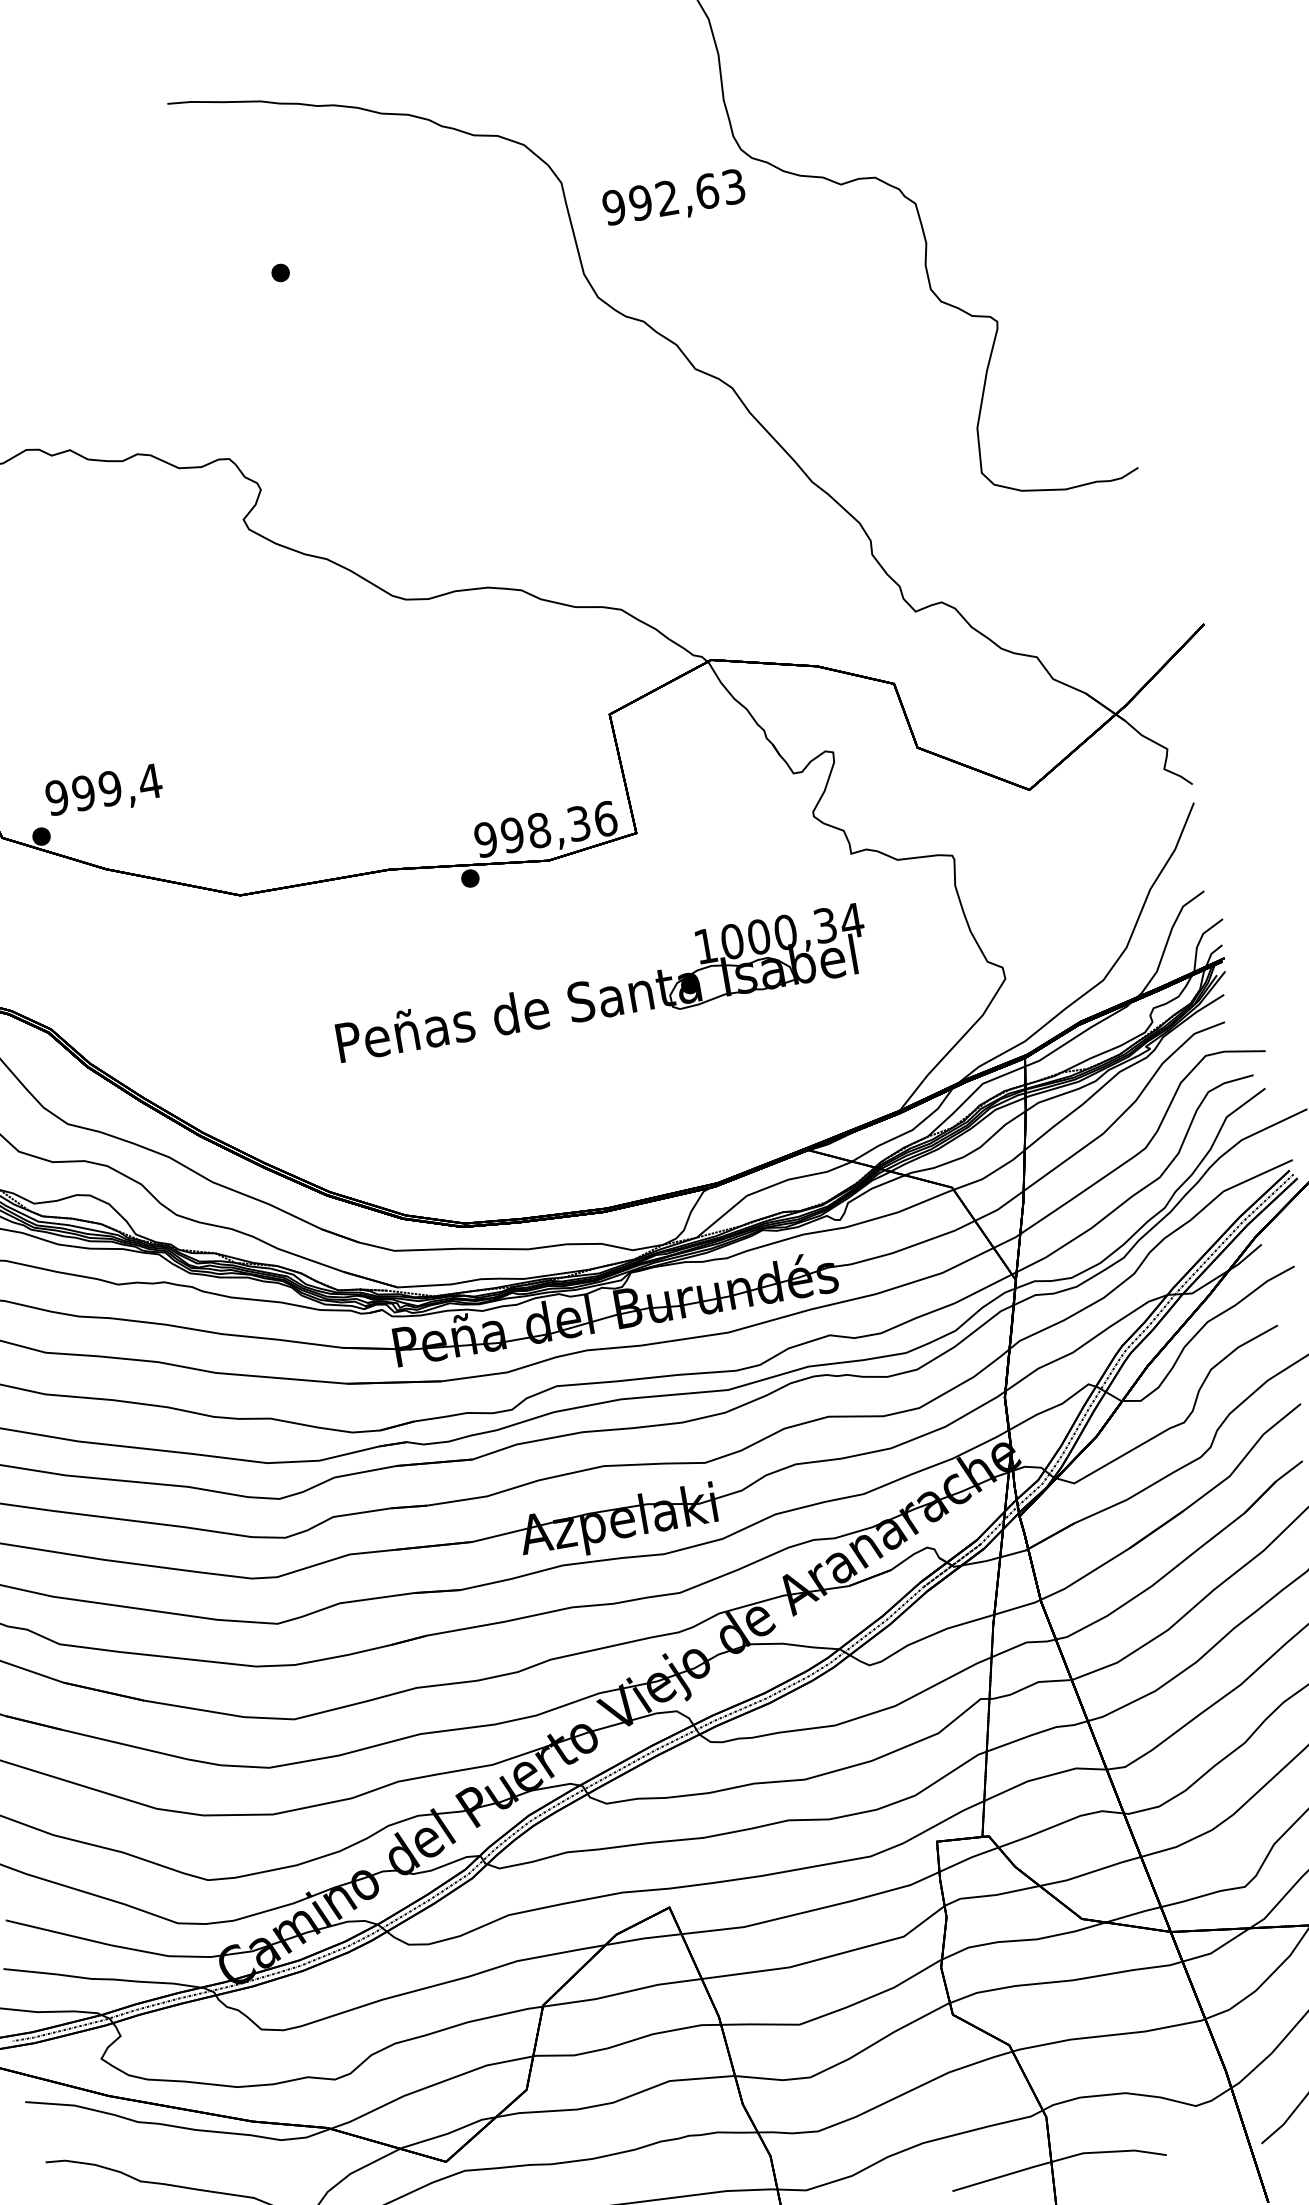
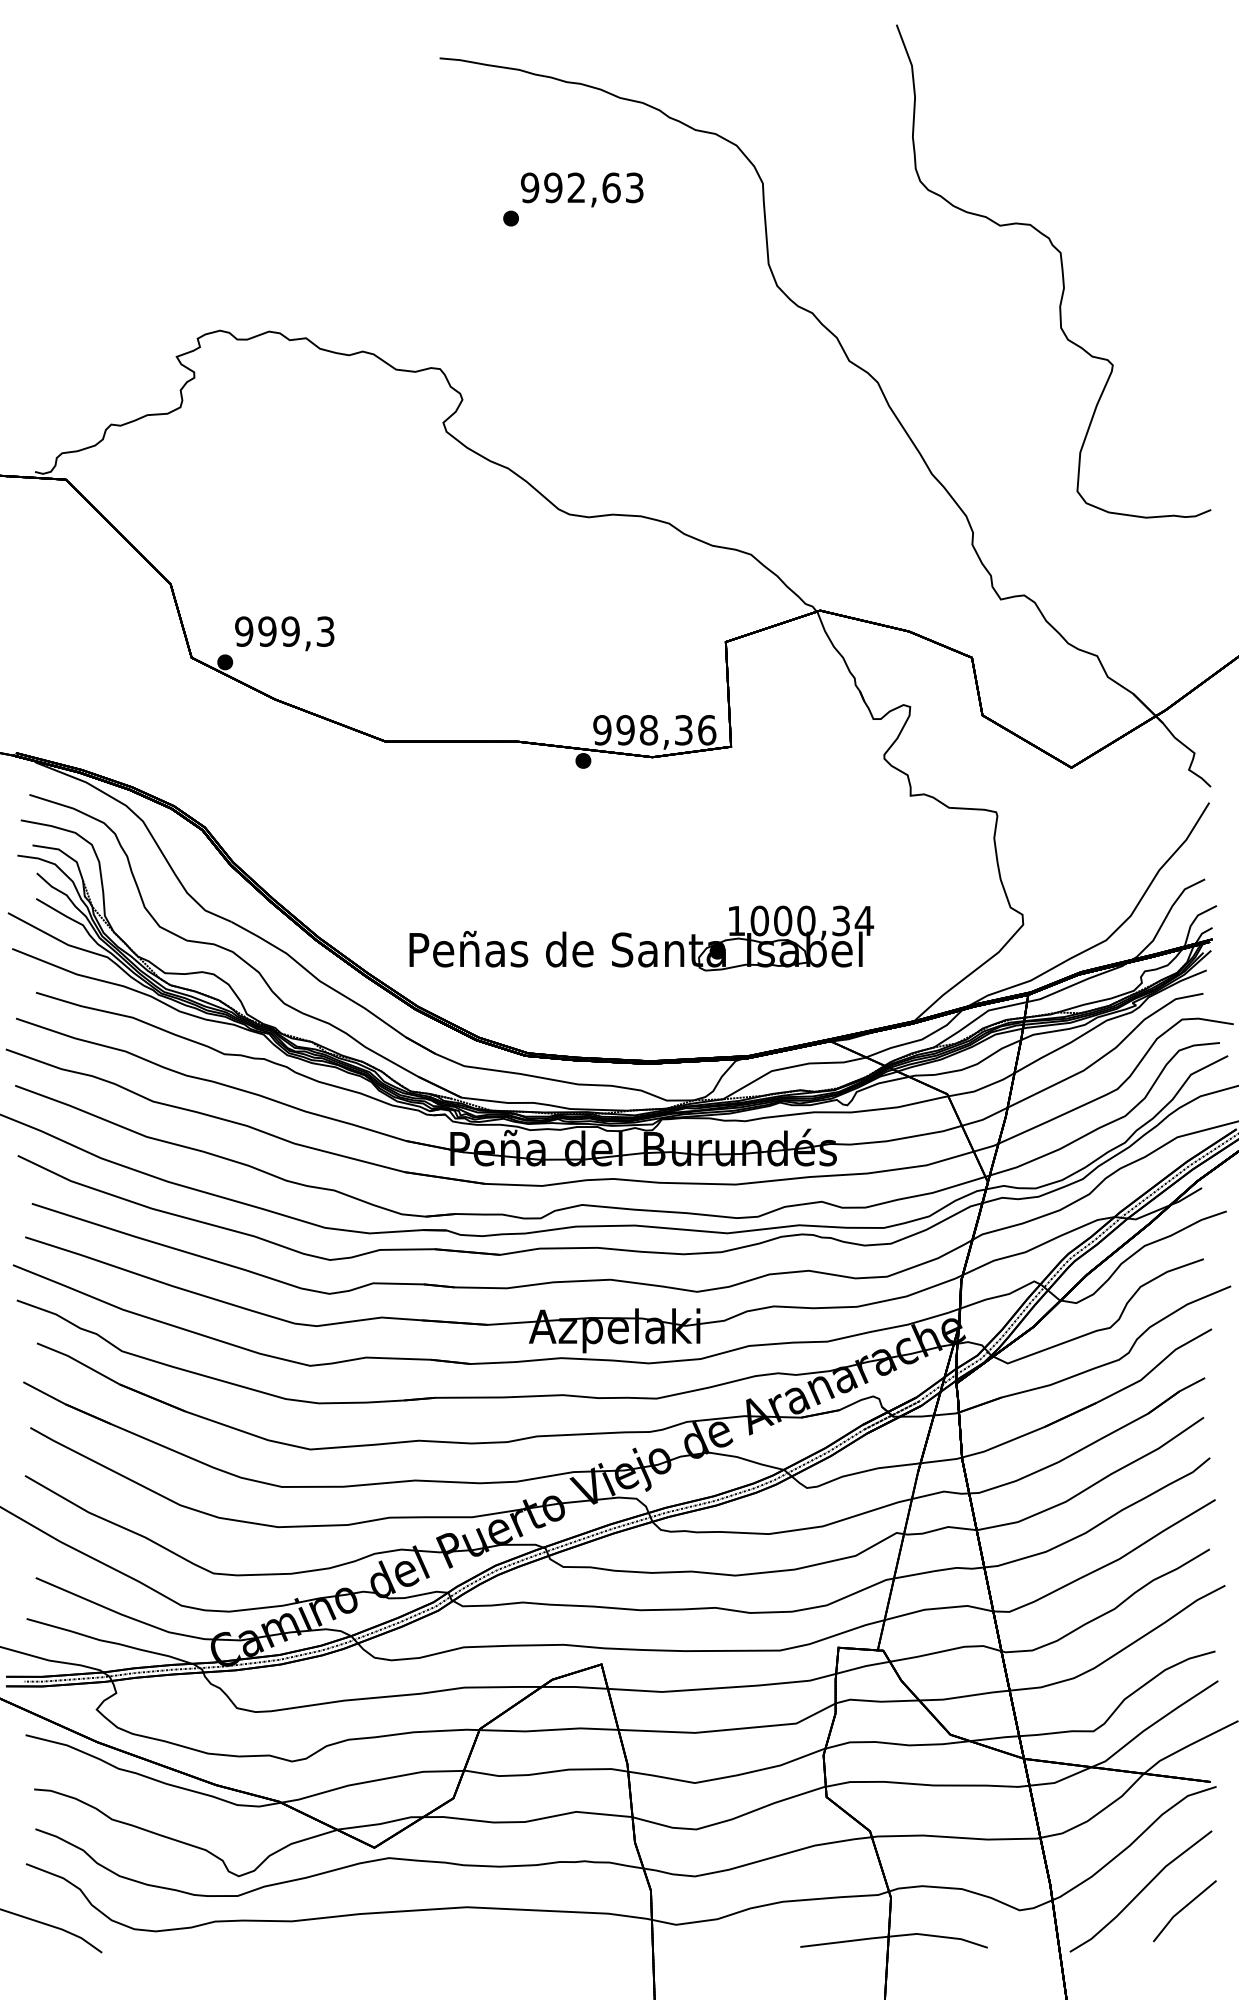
text: (674, 198) -> (582, 189), moved
text: (150, 781) -> (325, 631), 999,4 -> 999,3
part: (600, 984) -> (641, 938), moved

